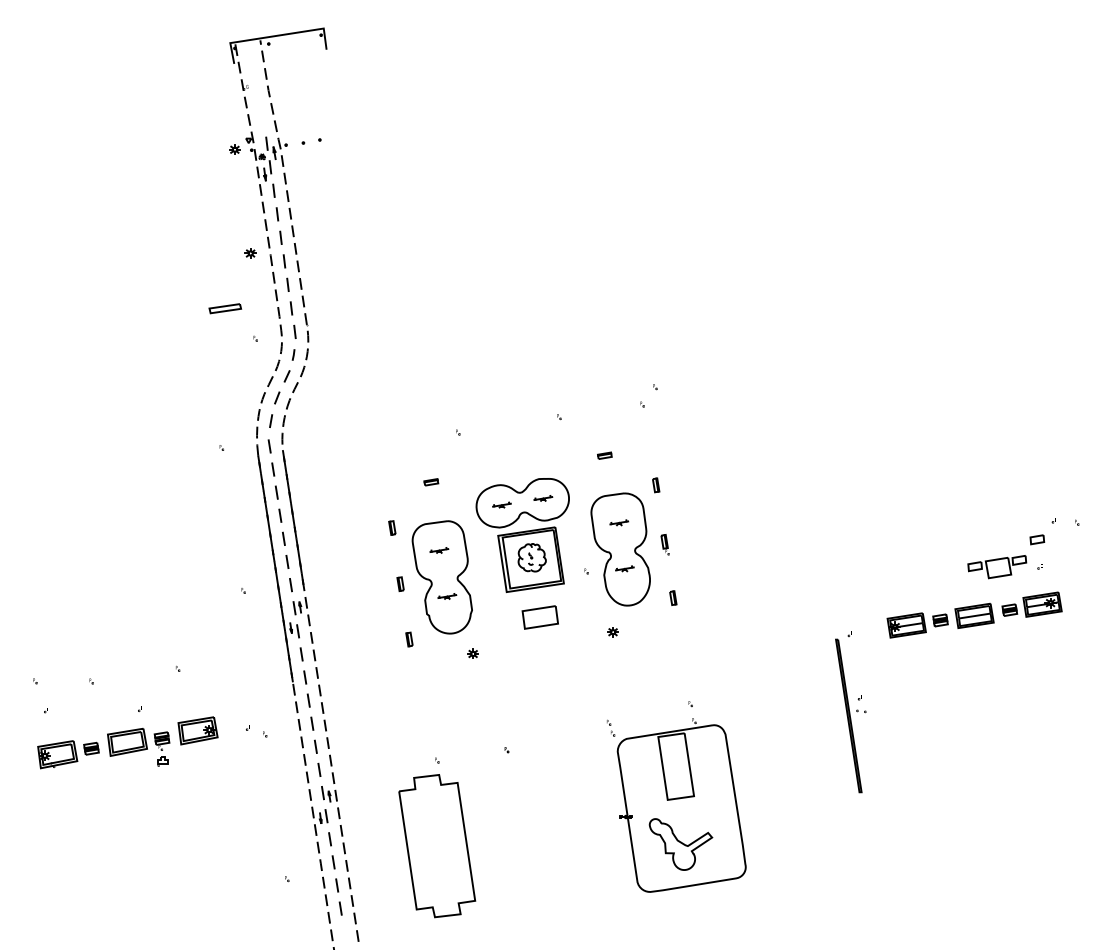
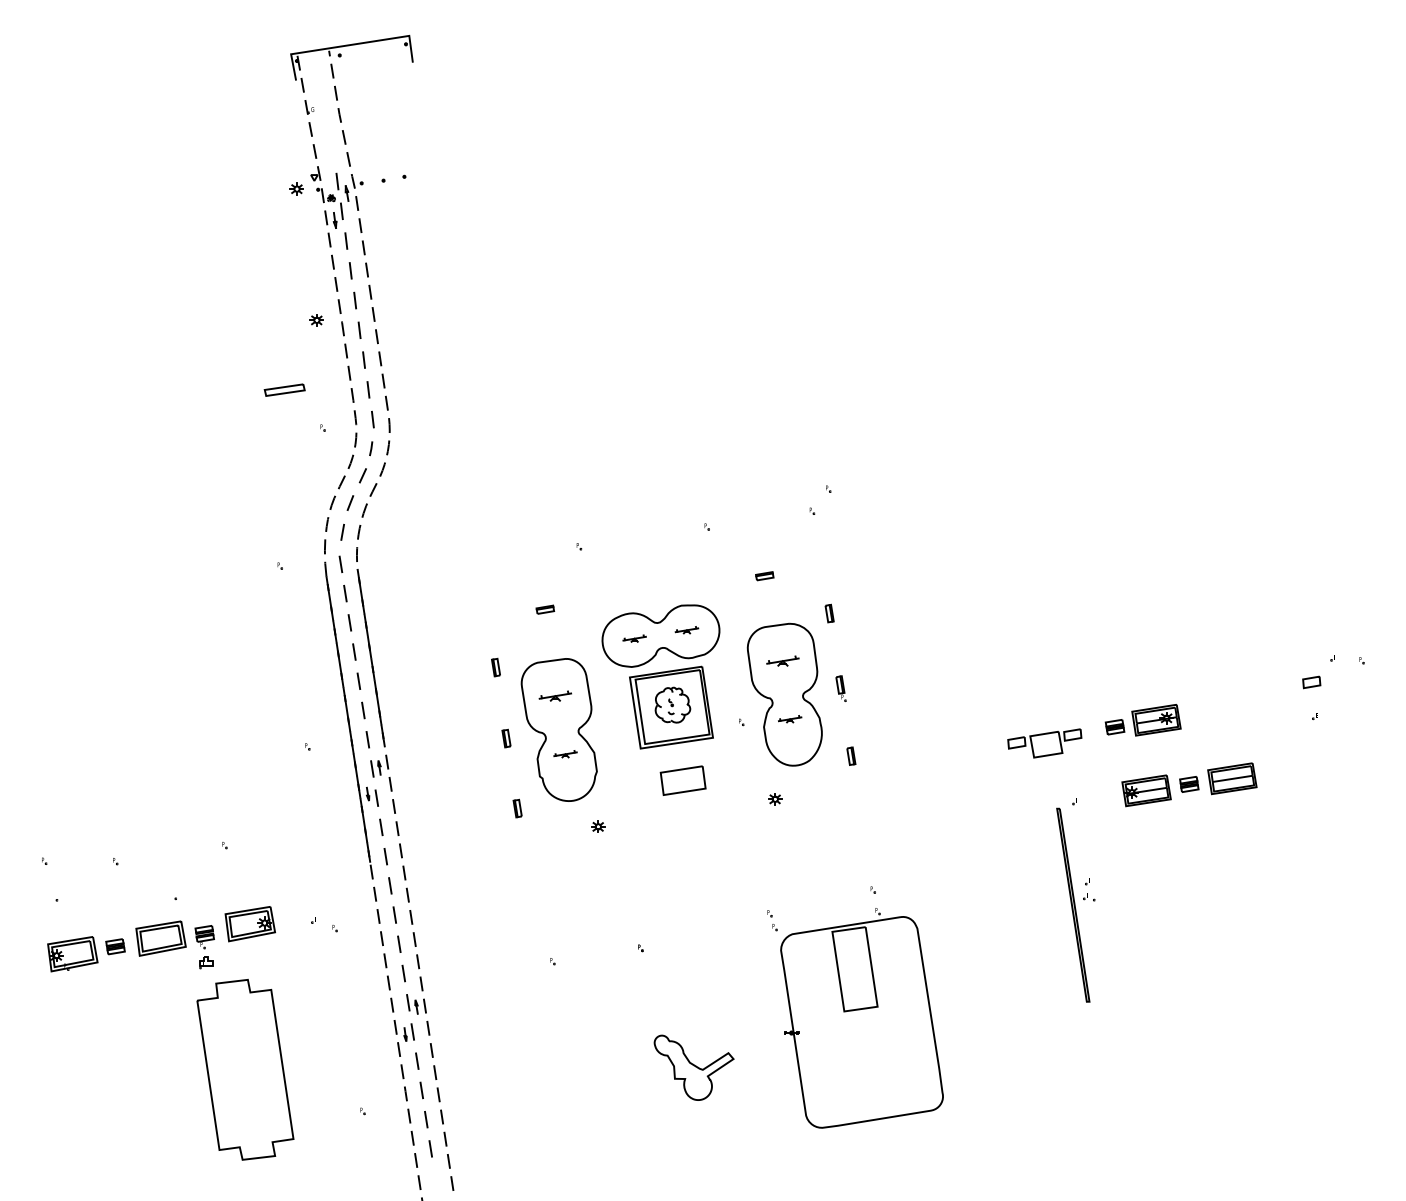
part: (619, 522) -> (783, 660), size x1.4
part: (439, 550) -> (555, 695), size x1.4
part: (997, 567) -> (1045, 744), moved
part: (1031, 604) -> (1142, 720), moved
part: (680, 844) -> (693, 1067), moved
part: (437, 846) -> (245, 1070), moved

